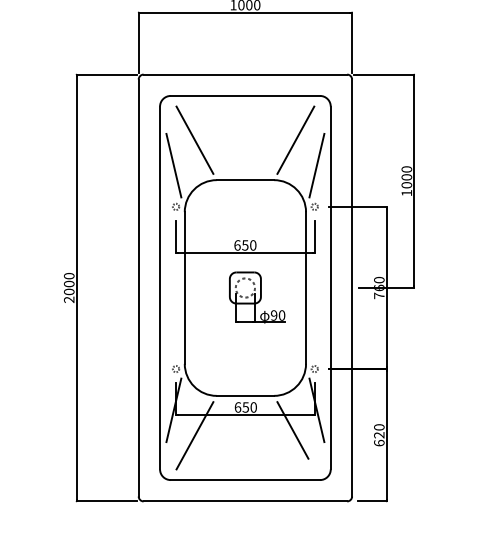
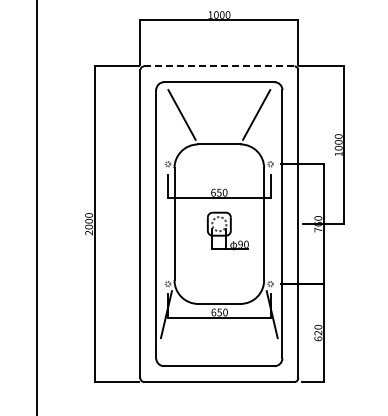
line: (245, 74) -> (219, 66), solid -> dashed
line: (172, 165) -> (165, 133), removed
line: (315, 165) -> (271, 133), removed
line: (292, 430) -> (254, 329), removed
line: (194, 435) -> (181, 333), removed

